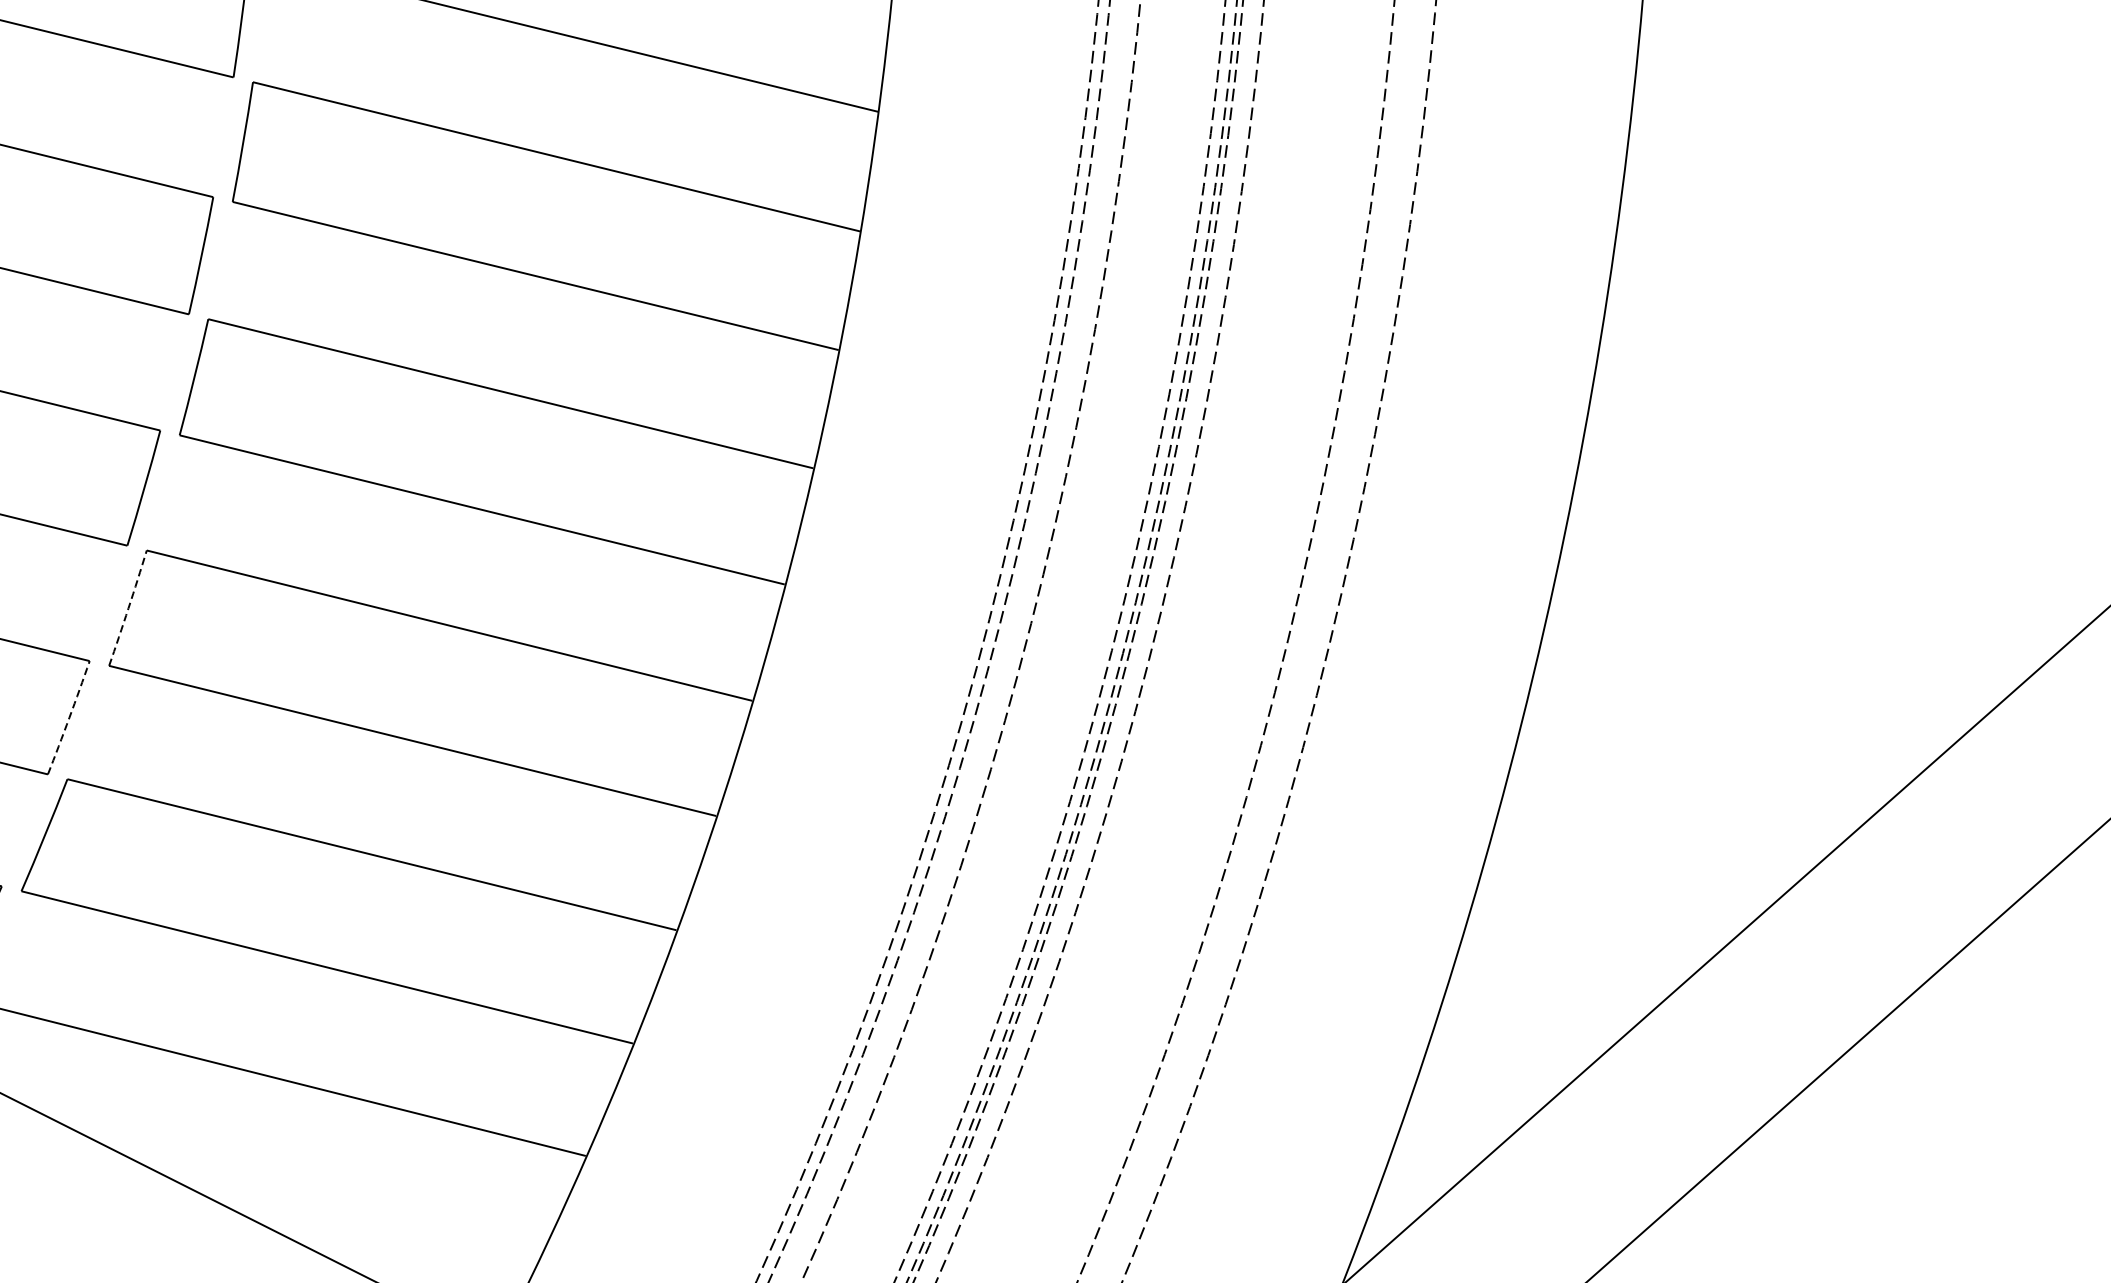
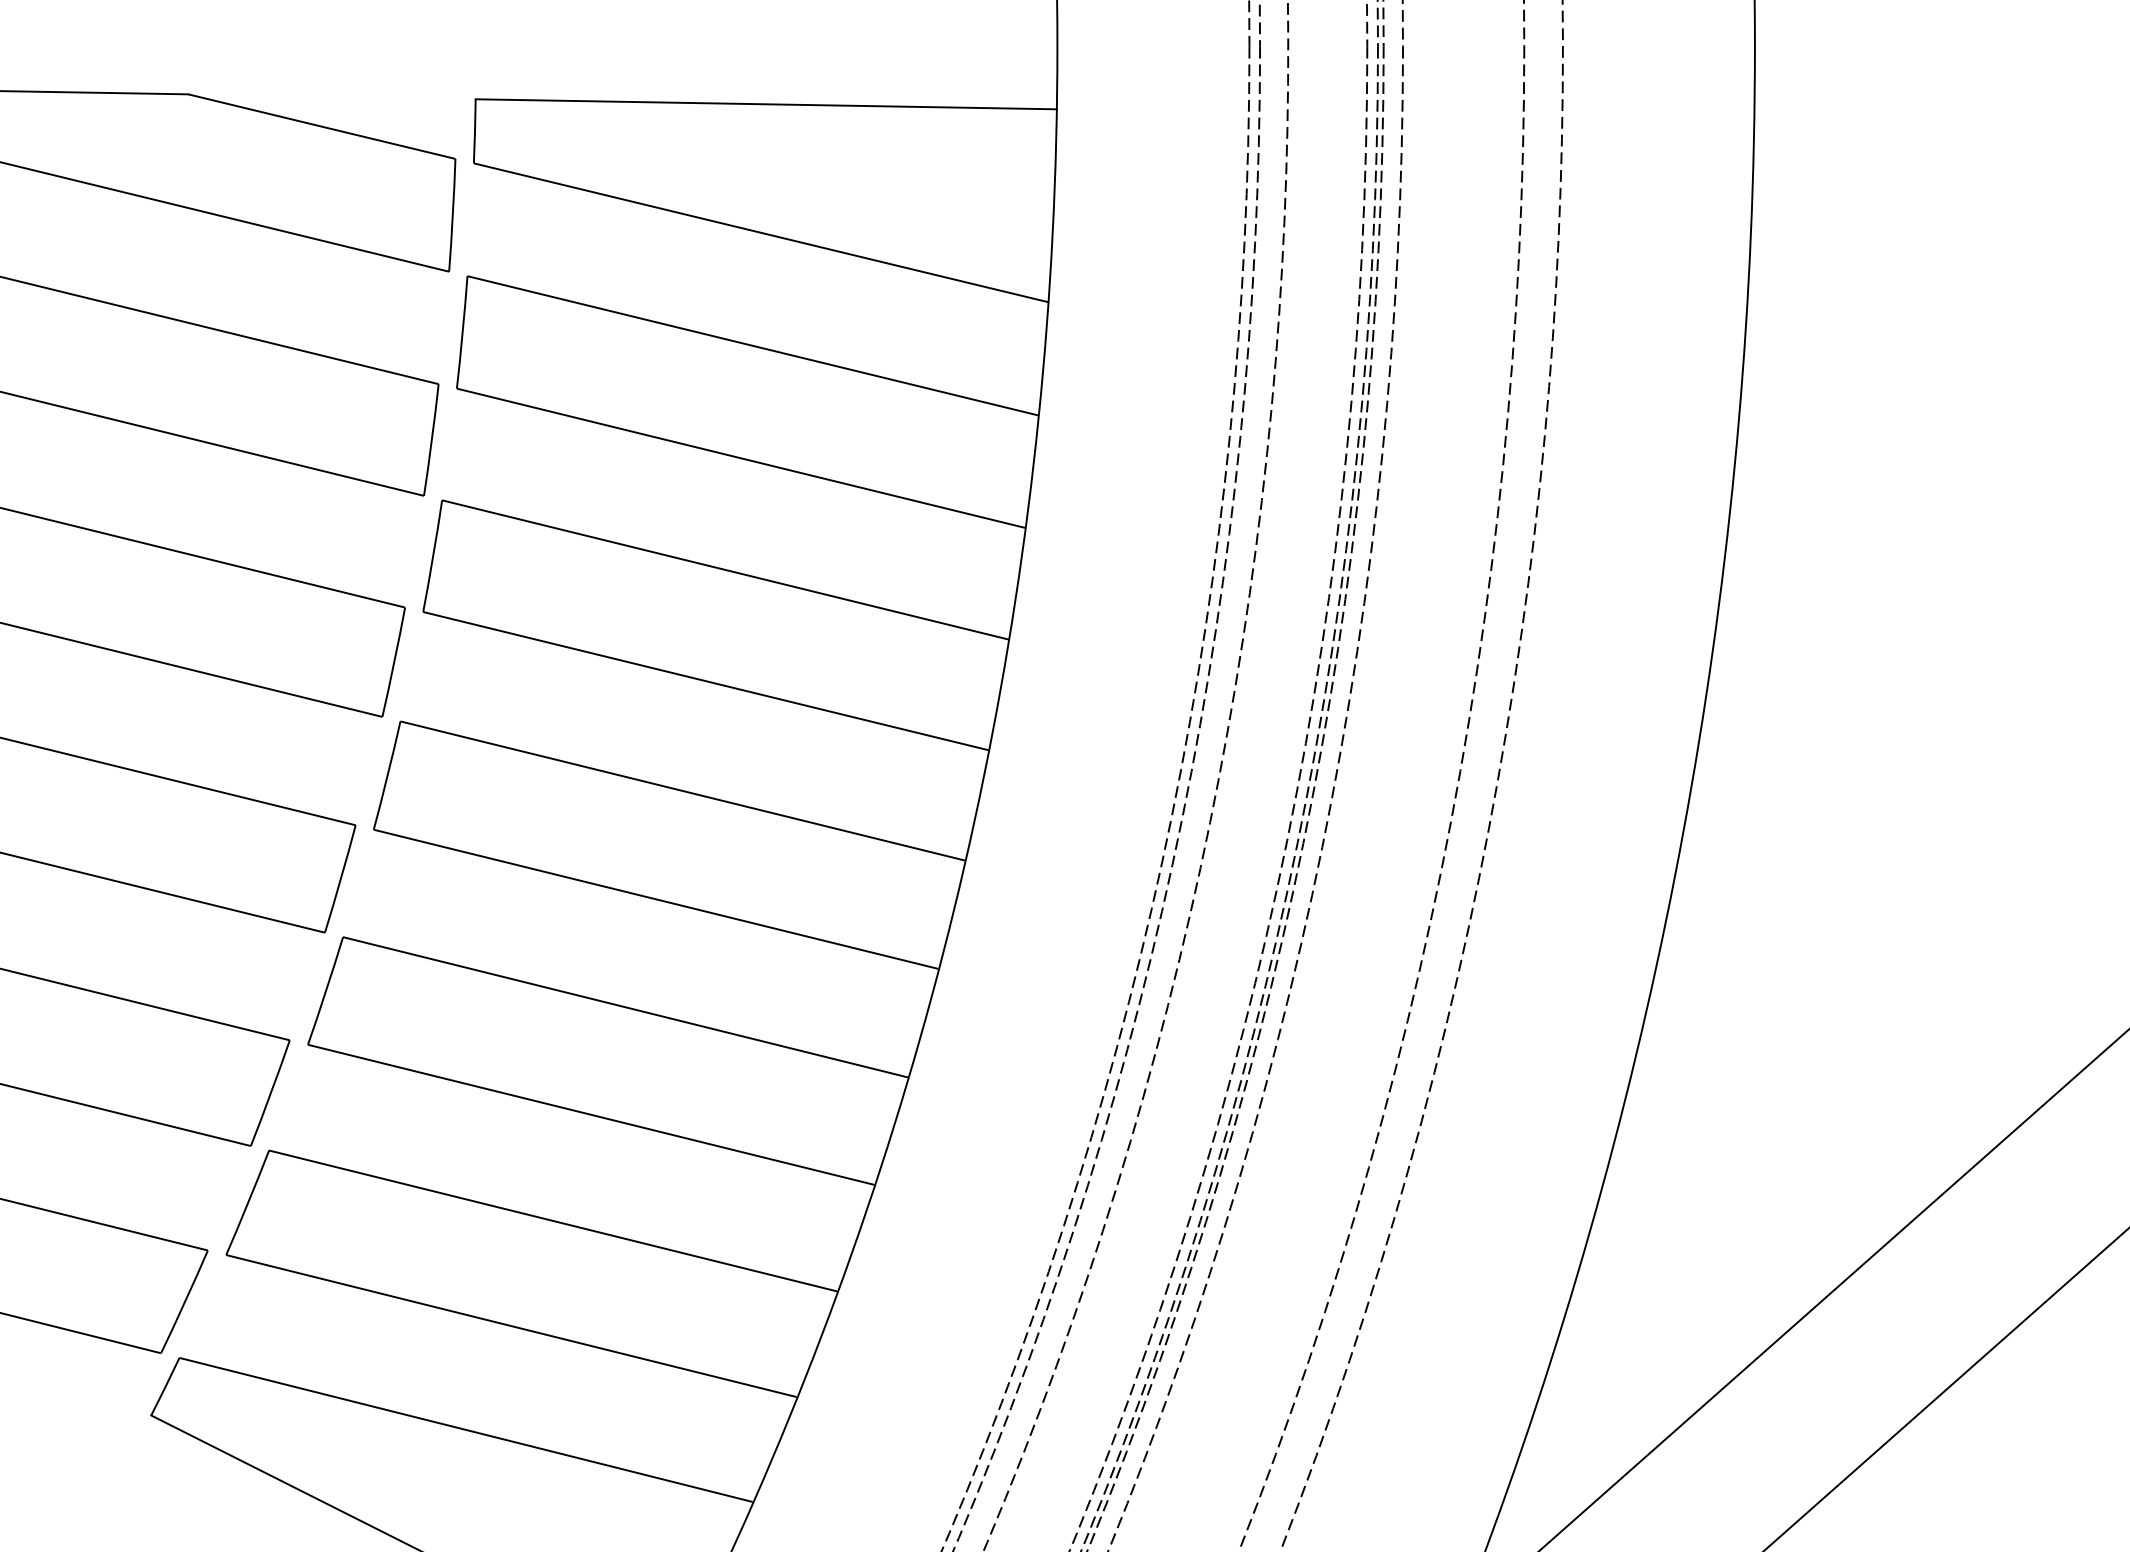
arc: (129, 608) -> (326, 991), dashed -> solid
arc: (68, 718) -> (270, 1093), dashed -> solid

